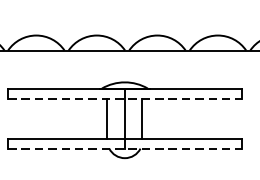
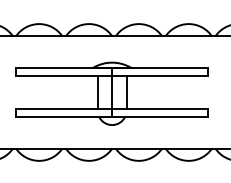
line: (125, 99) -> (112, 76), dashed -> solid
line: (125, 148) -> (112, 117), dashed -> solid

